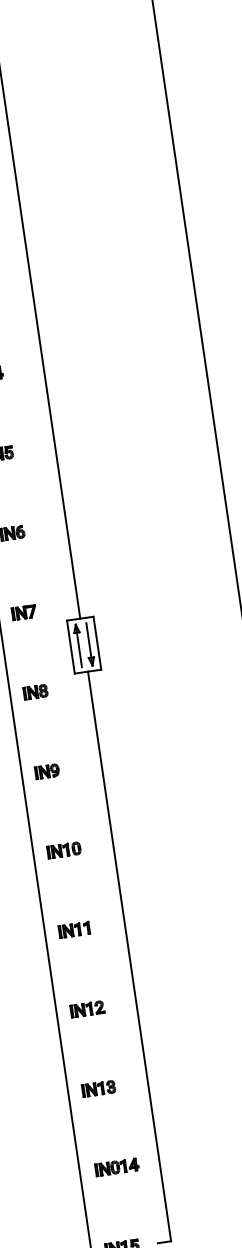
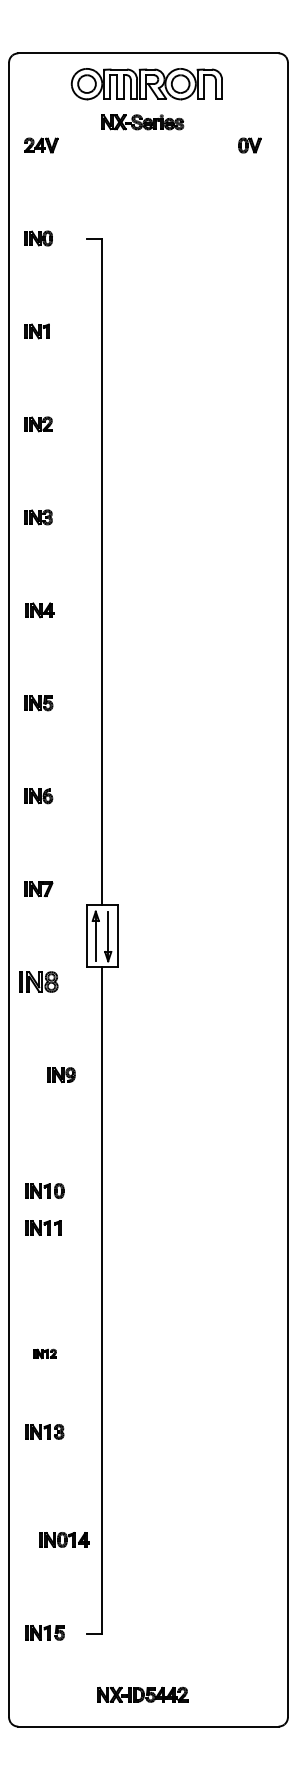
part: (35, 692) -> (38, 982), size x1.4
part: (47, 771) -> (61, 1074), moved
part: (63, 849) -> (44, 1190), moved
part: (74, 929) -> (43, 1227), moved
part: (87, 1008) -> (44, 1353), size x0.6
part: (98, 1088) -> (44, 1431), moved
part: (117, 1166) -> (64, 1539), moved

